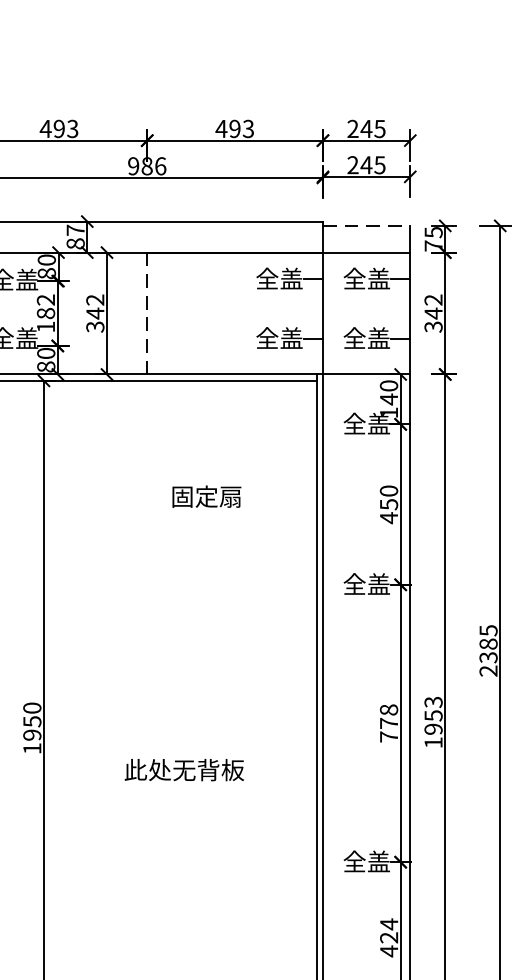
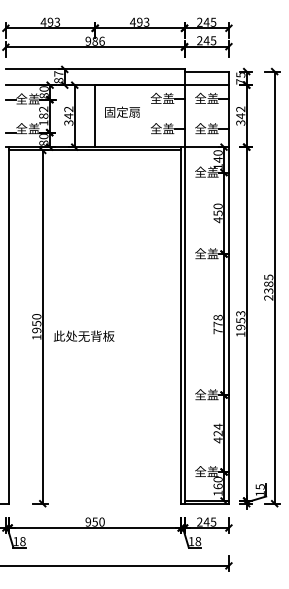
line: (368, 225) -> (207, 71), dashed -> solid
line: (147, 314) -> (95, 116), dashed -> solid
text: (206, 495) -> (122, 111), moved
text: (183, 768) -> (83, 335), moved

